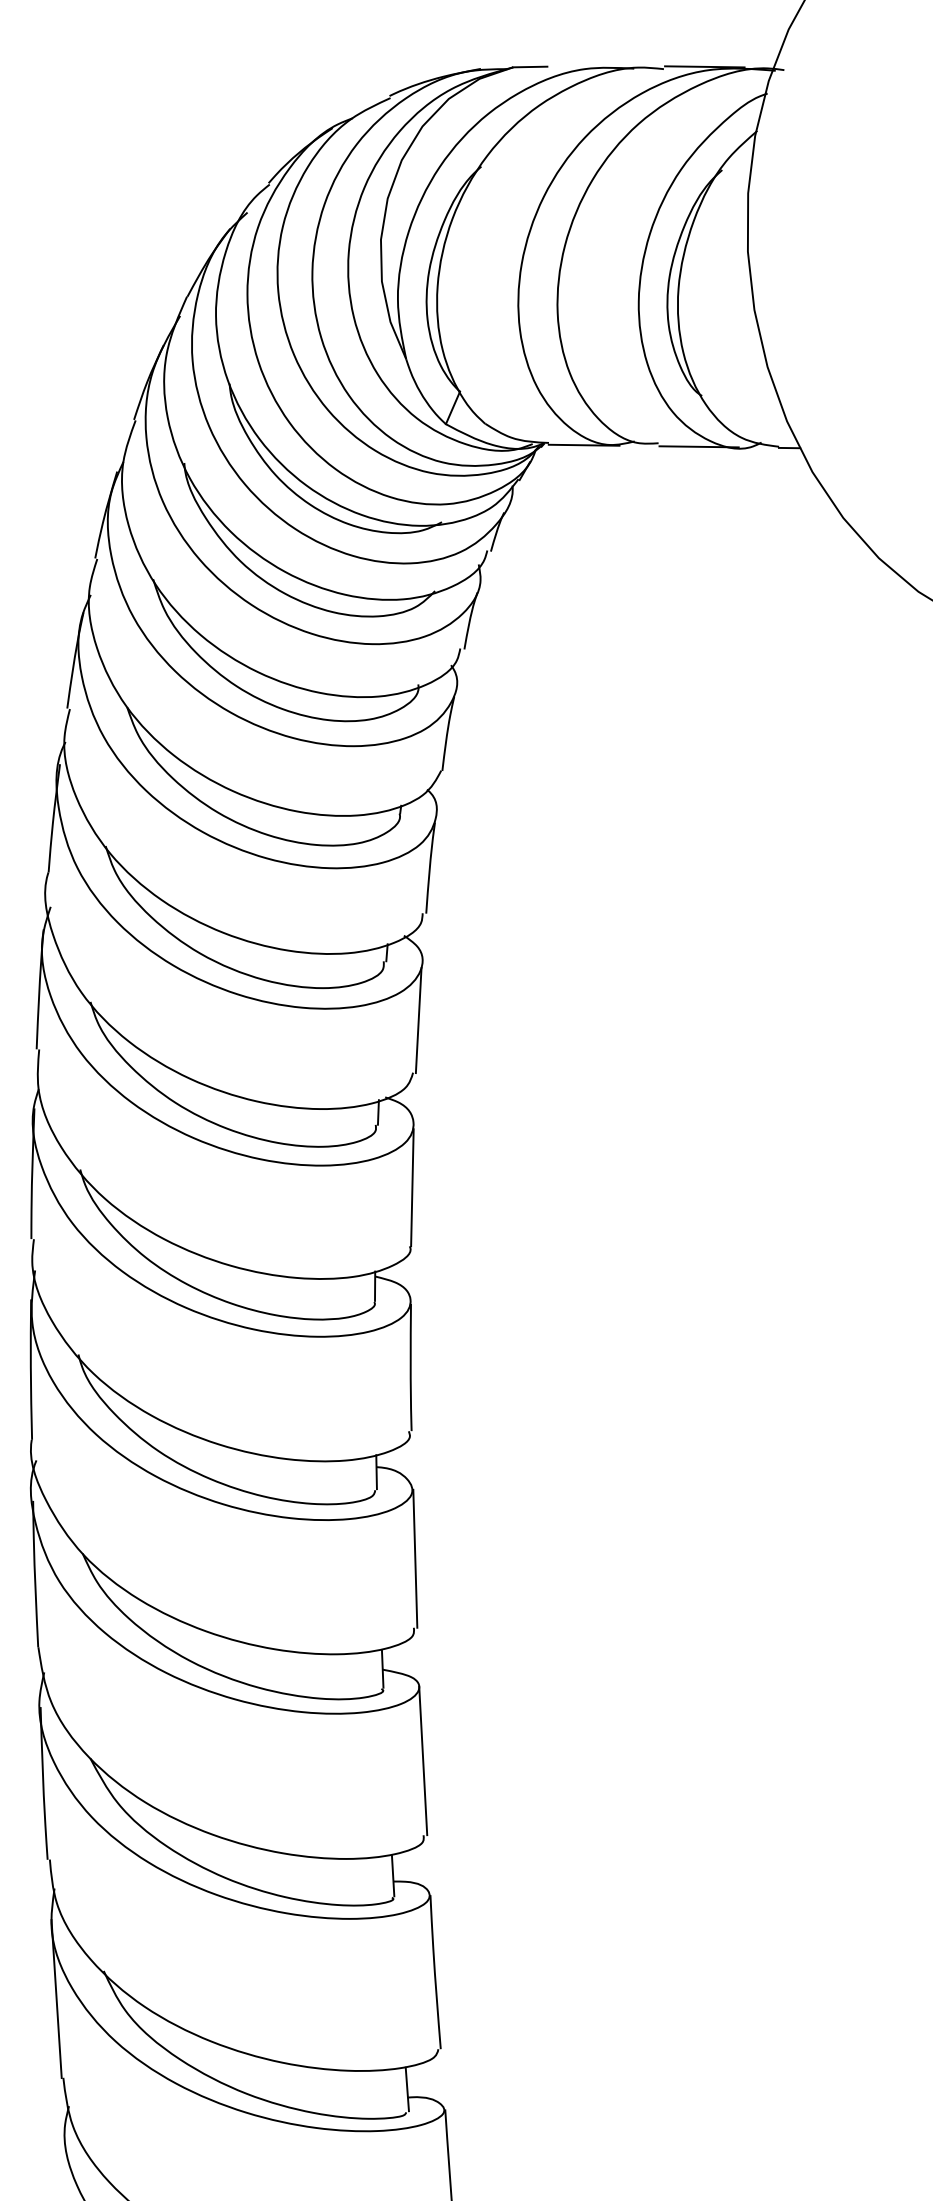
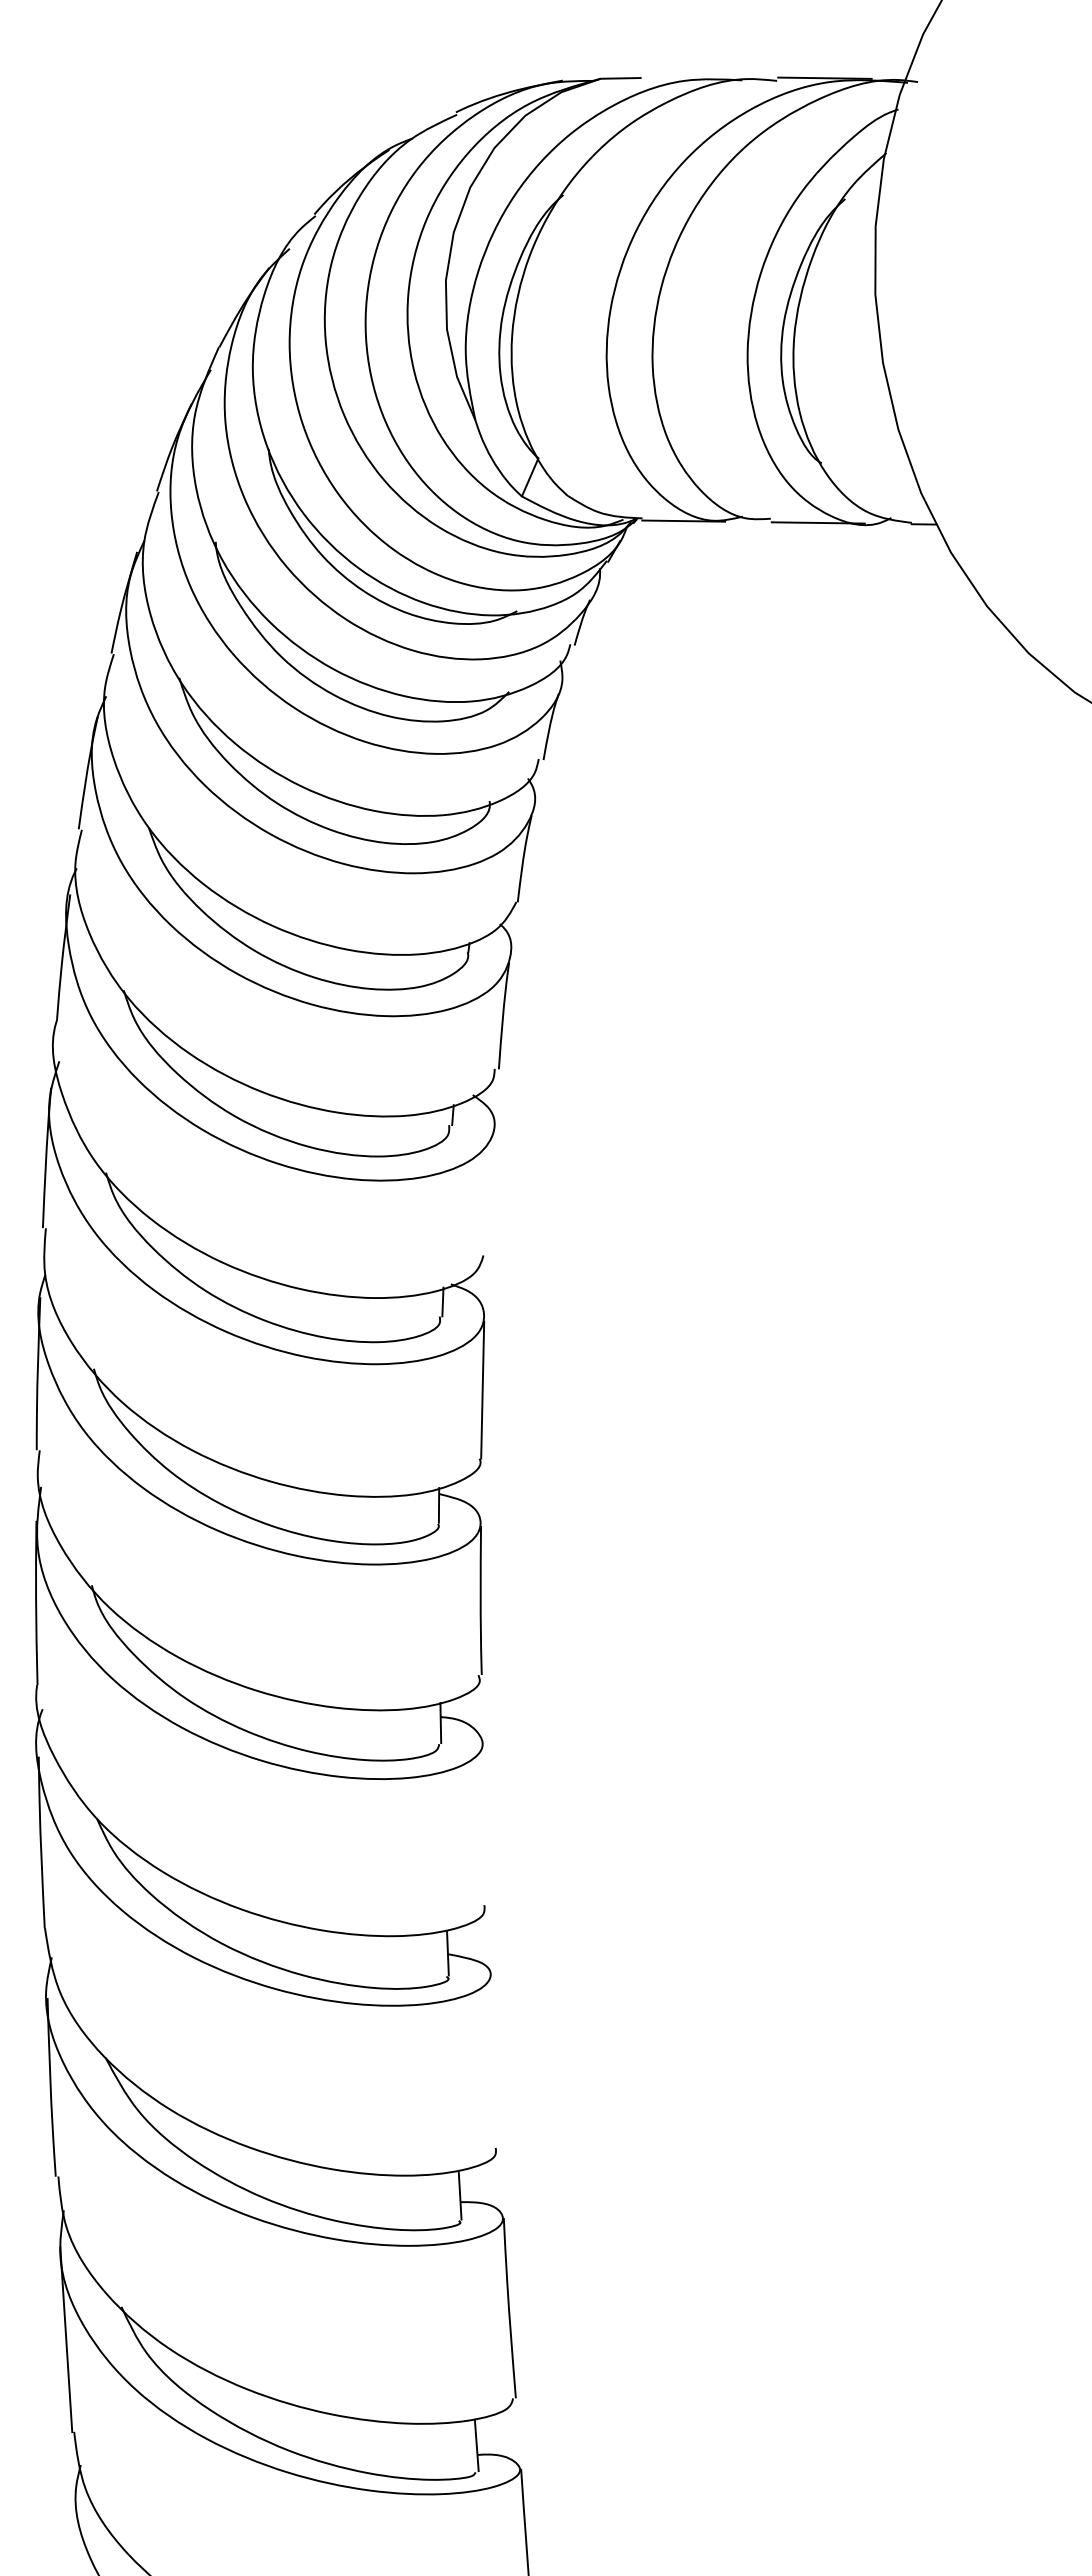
line: (418, 1019) -> (489, 1193), removed
line: (414, 1558) -> (485, 1824), removed
line: (423, 1760) -> (495, 2060), removed

